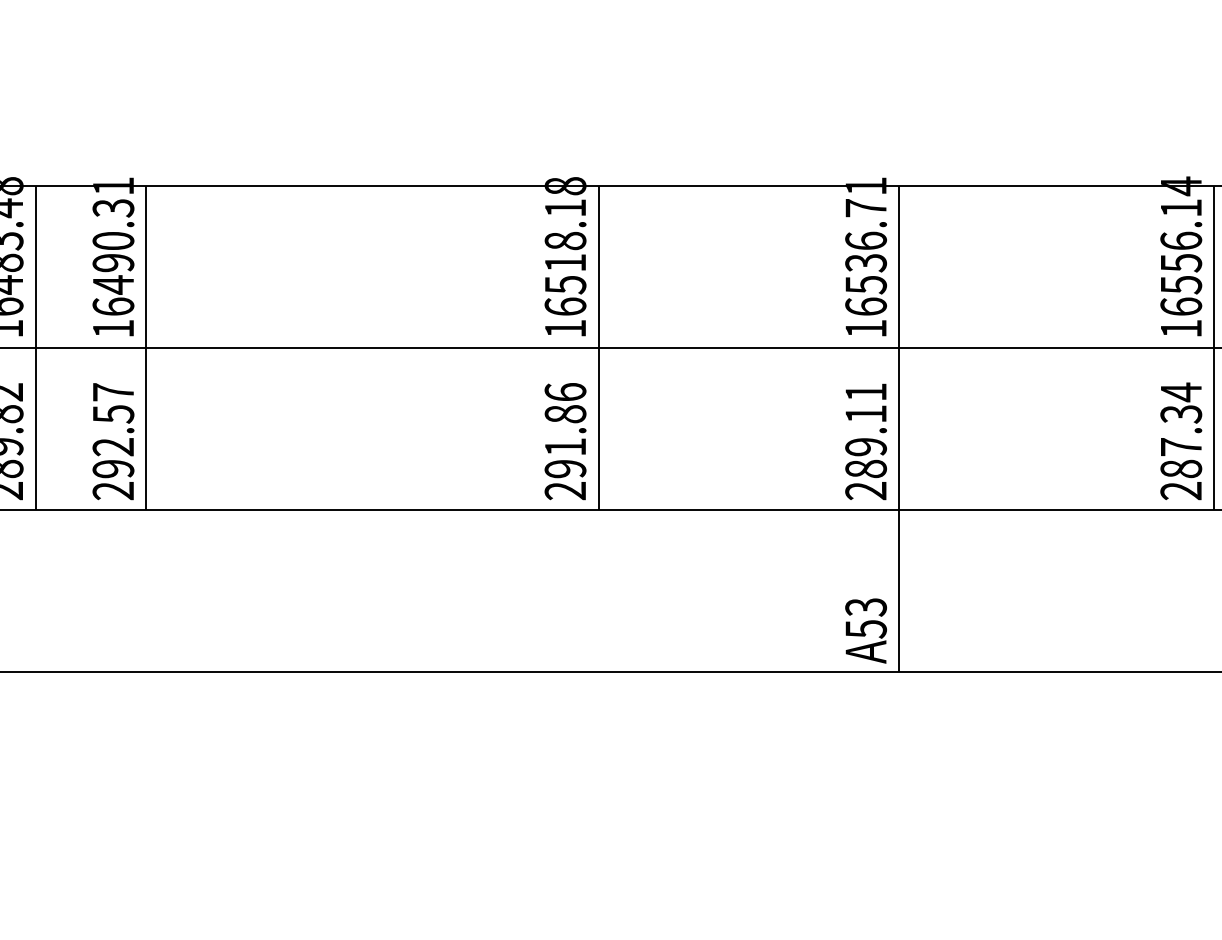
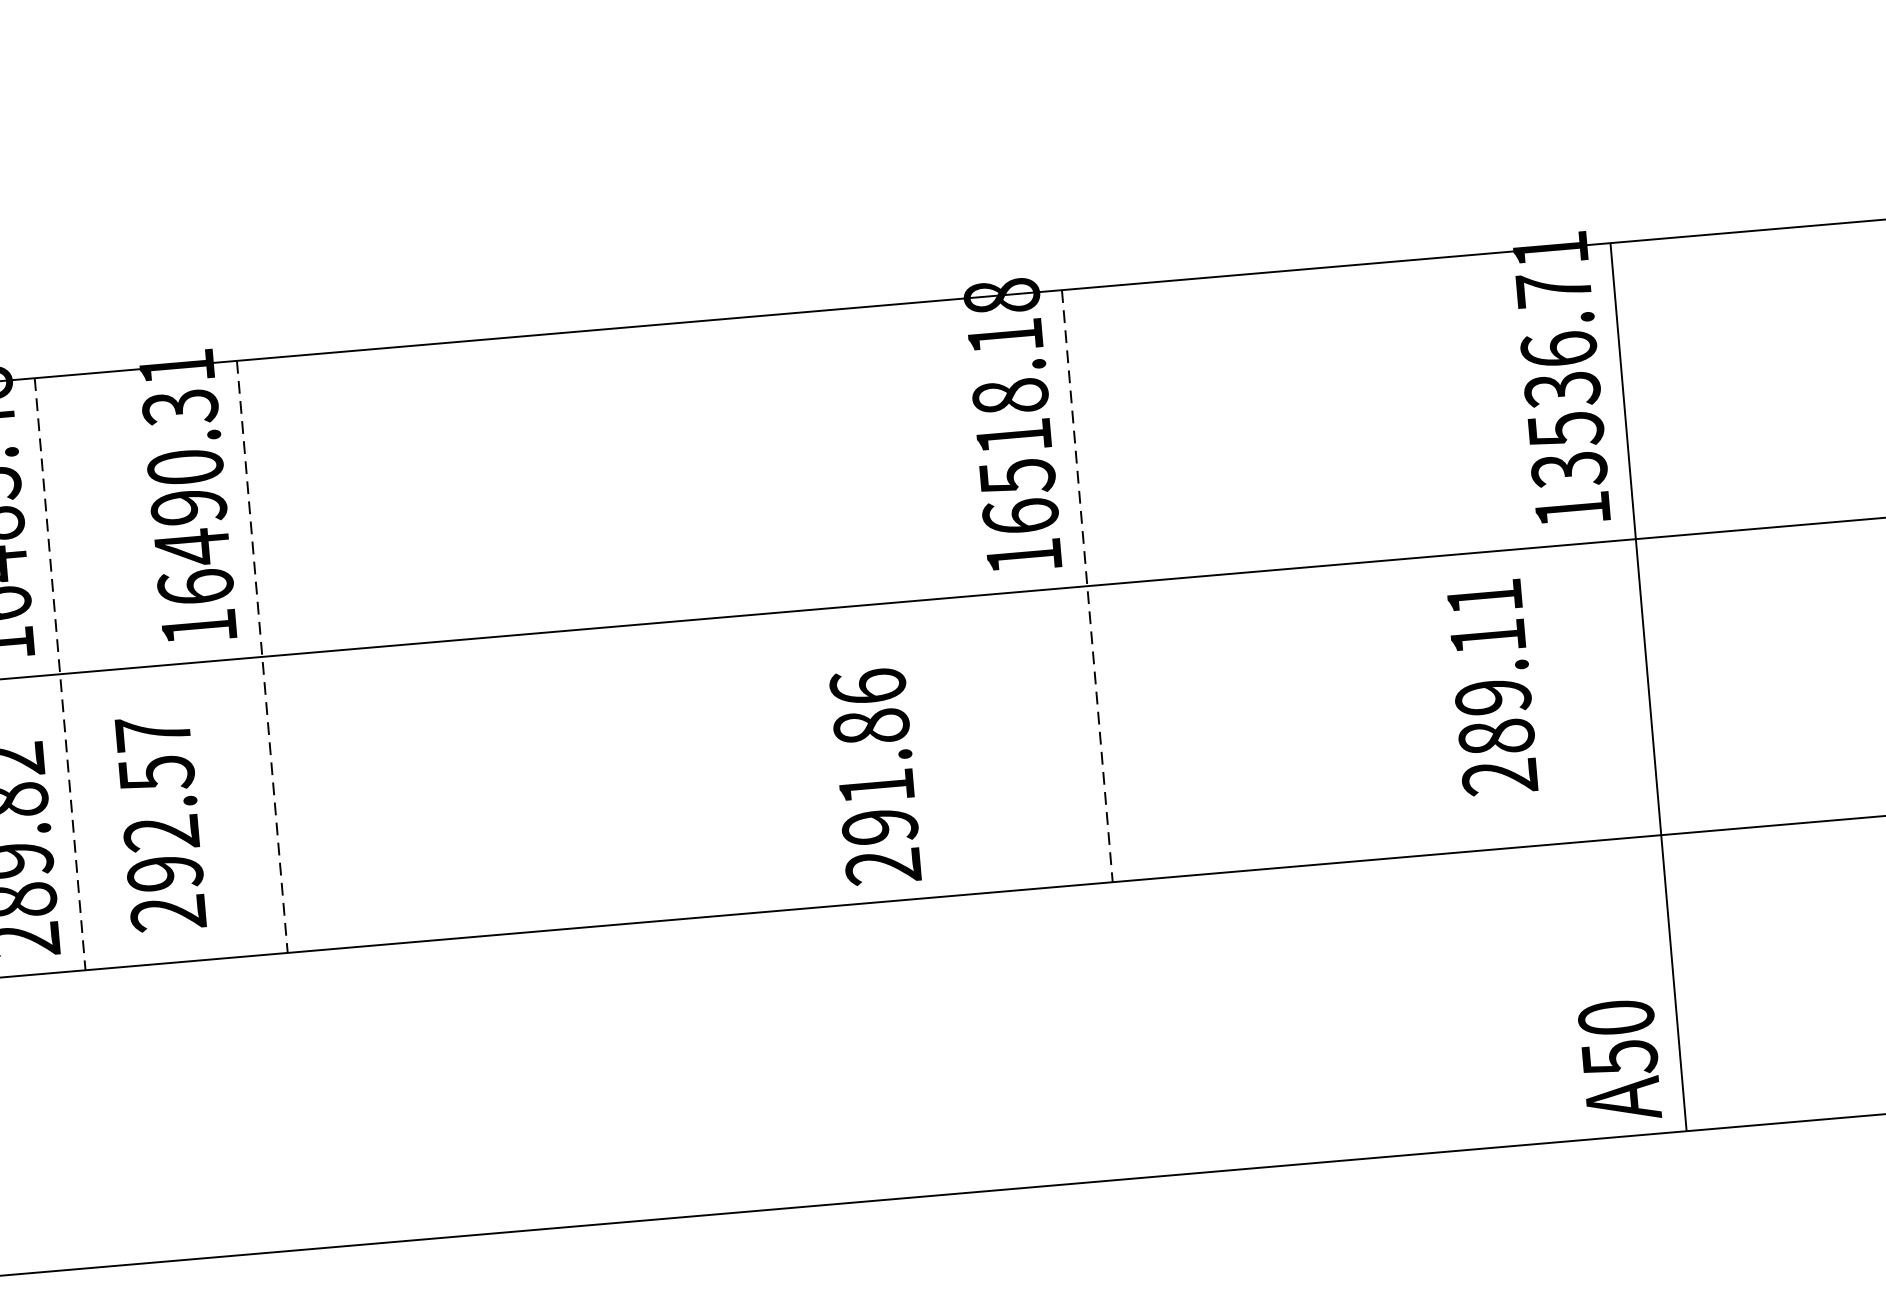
text: (866, 306) -> (1569, 468), 16536.71 -> 13536.71
line: (35, 348) -> (59, 675), solid -> dashed
line: (146, 348) -> (262, 658), solid -> dashed
line: (598, 348) -> (1087, 587), solid -> dashed
text: (113, 441) -> (160, 823), moved
text: (565, 441) -> (875, 776), moved
text: (865, 441) -> (1491, 687), moved
text: (865, 607) -> (1615, 1018), A53 -> A50

